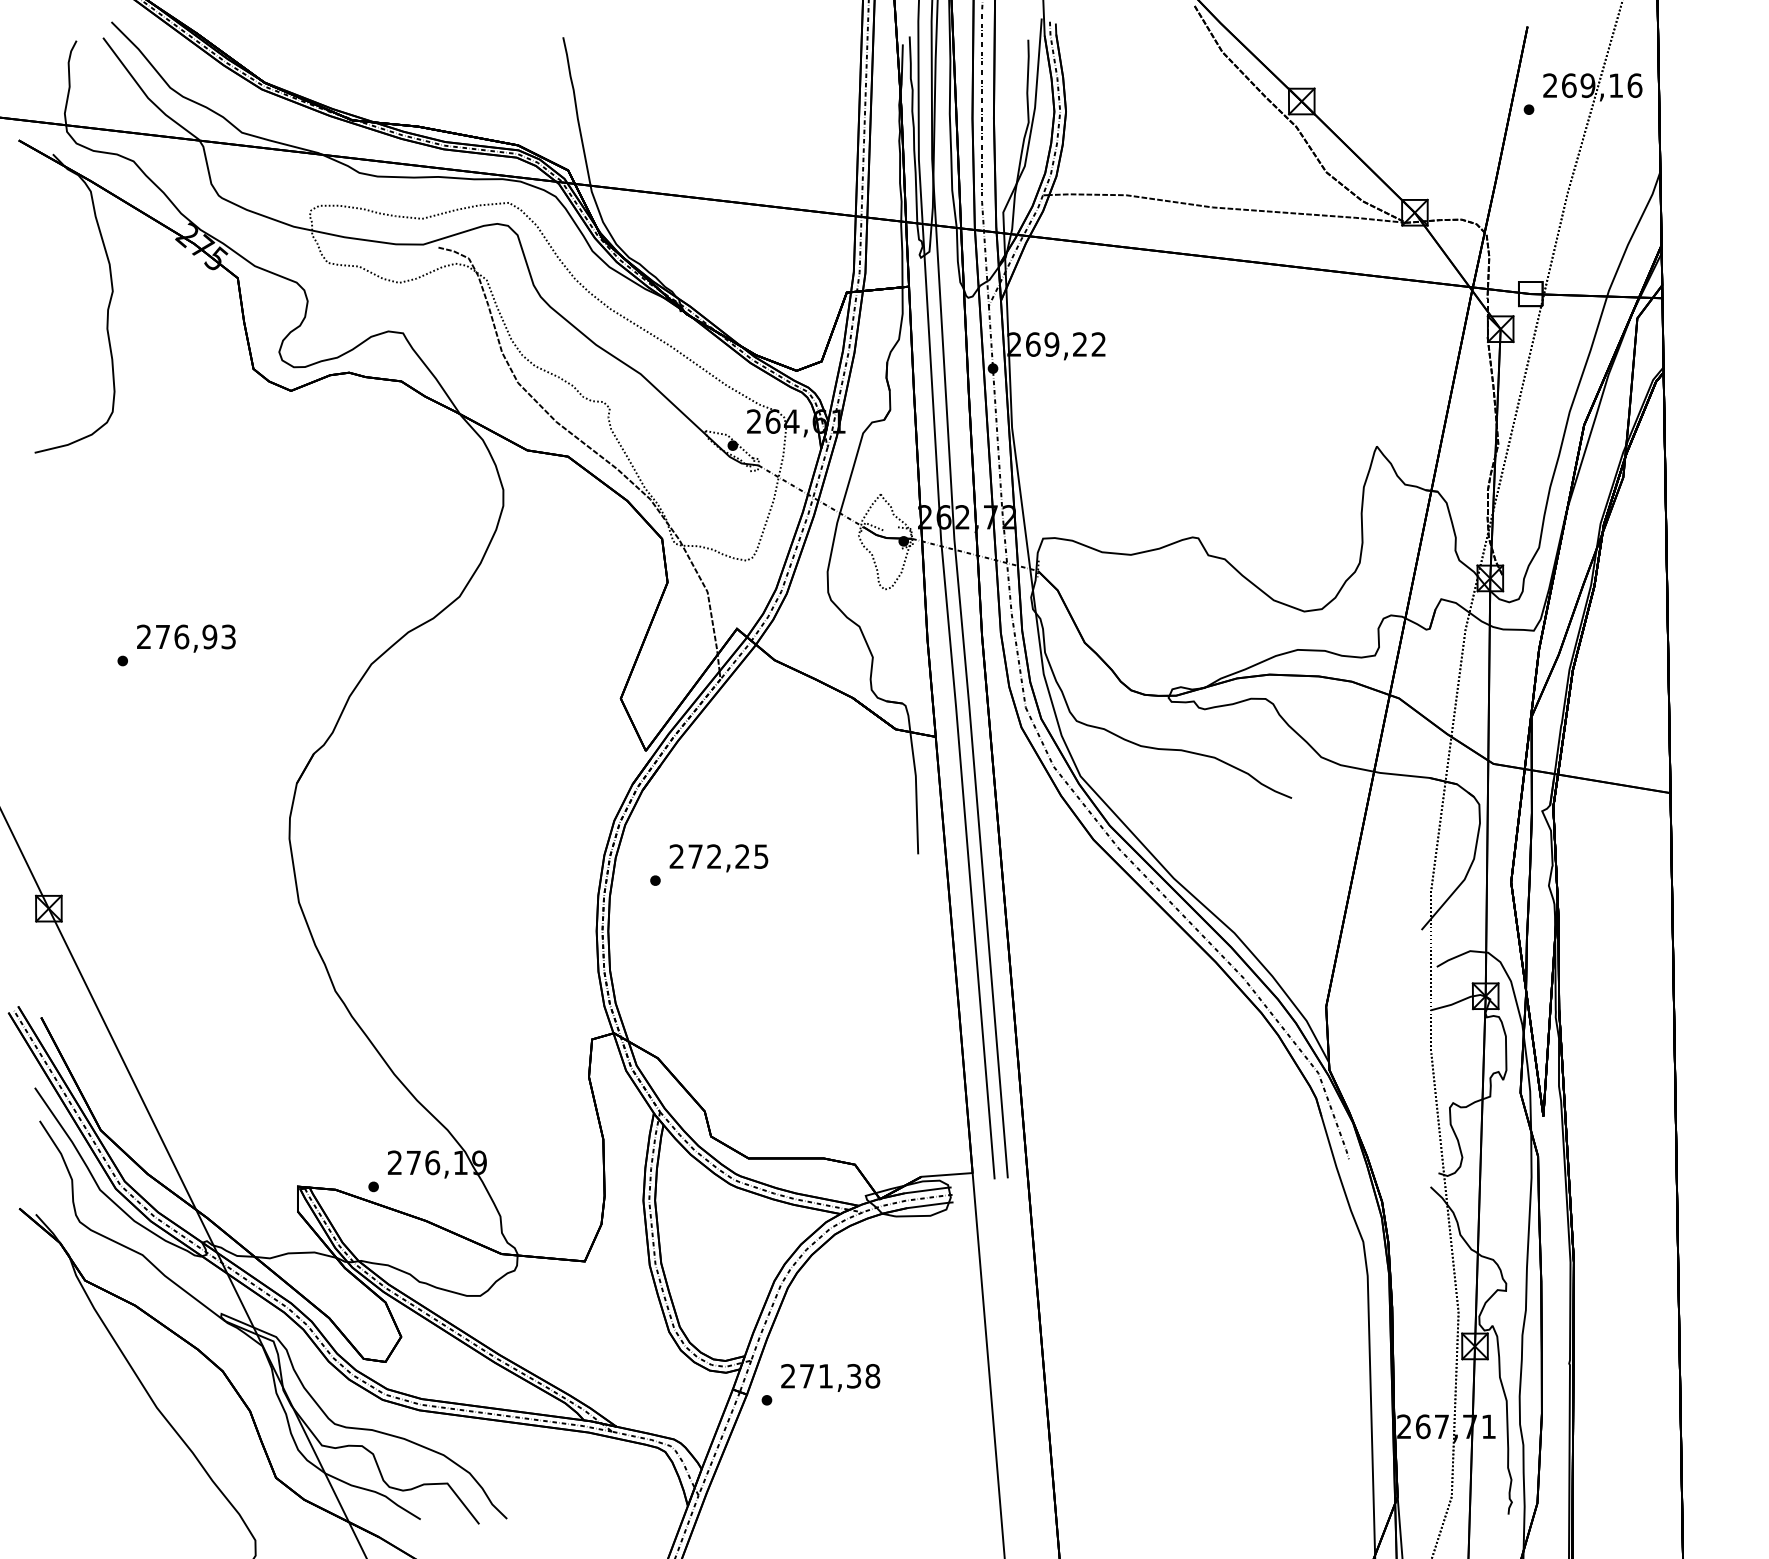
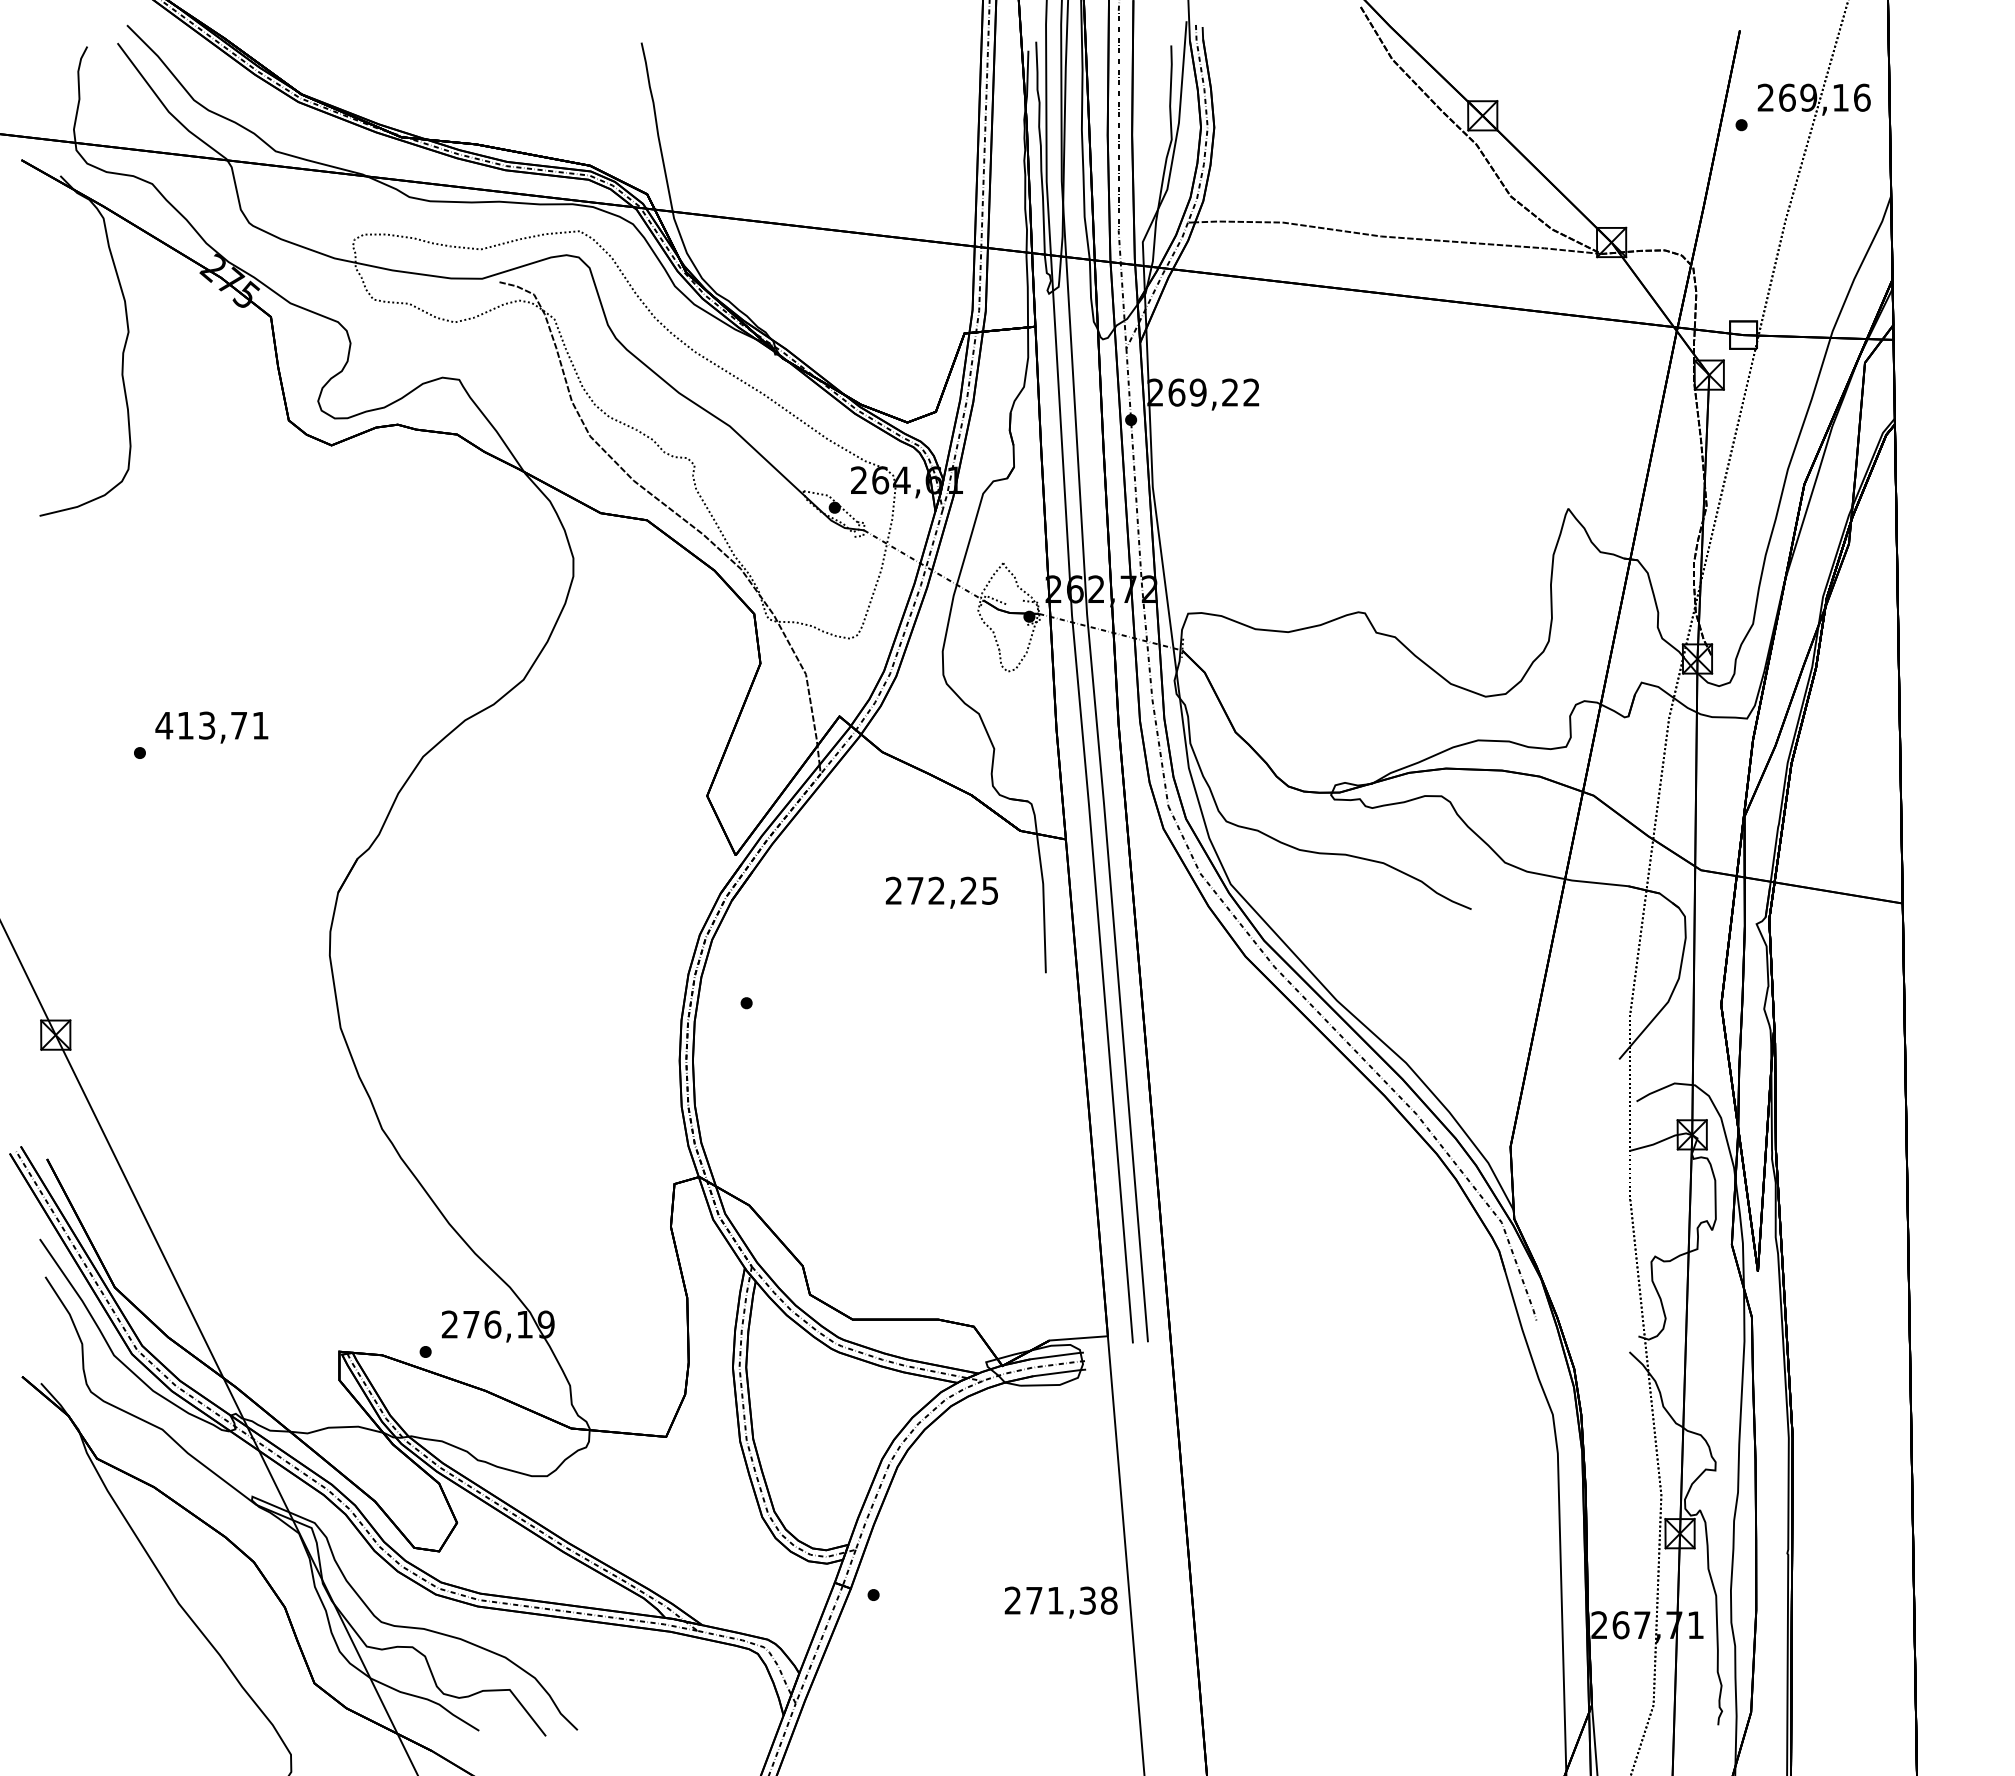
text: (185, 636) -> (211, 725), 276,93 -> 413,71
text: (718, 858) -> (941, 892), moved
text: (830, 1377) -> (1060, 1602), moved

